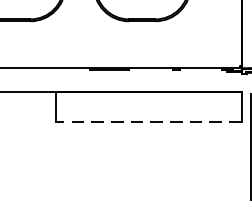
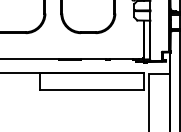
line: (149, 121) -> (92, 89), dashed -> solid

